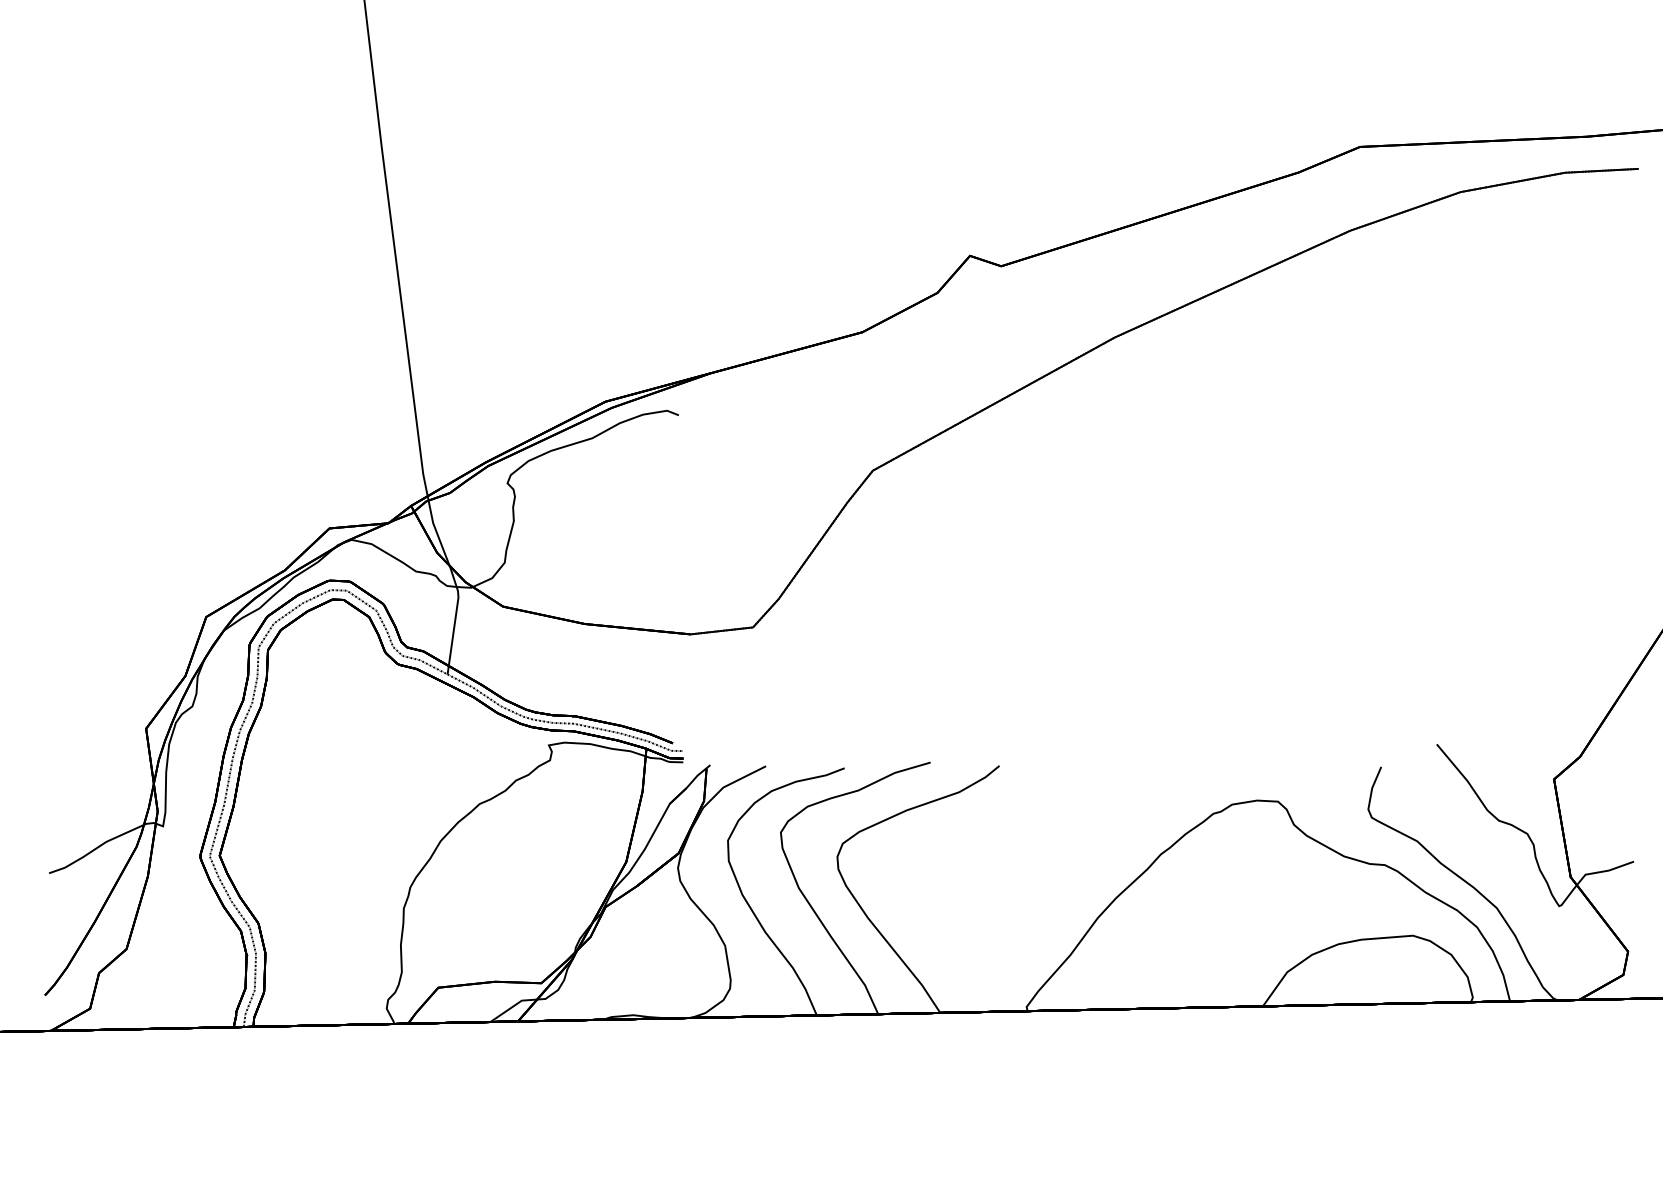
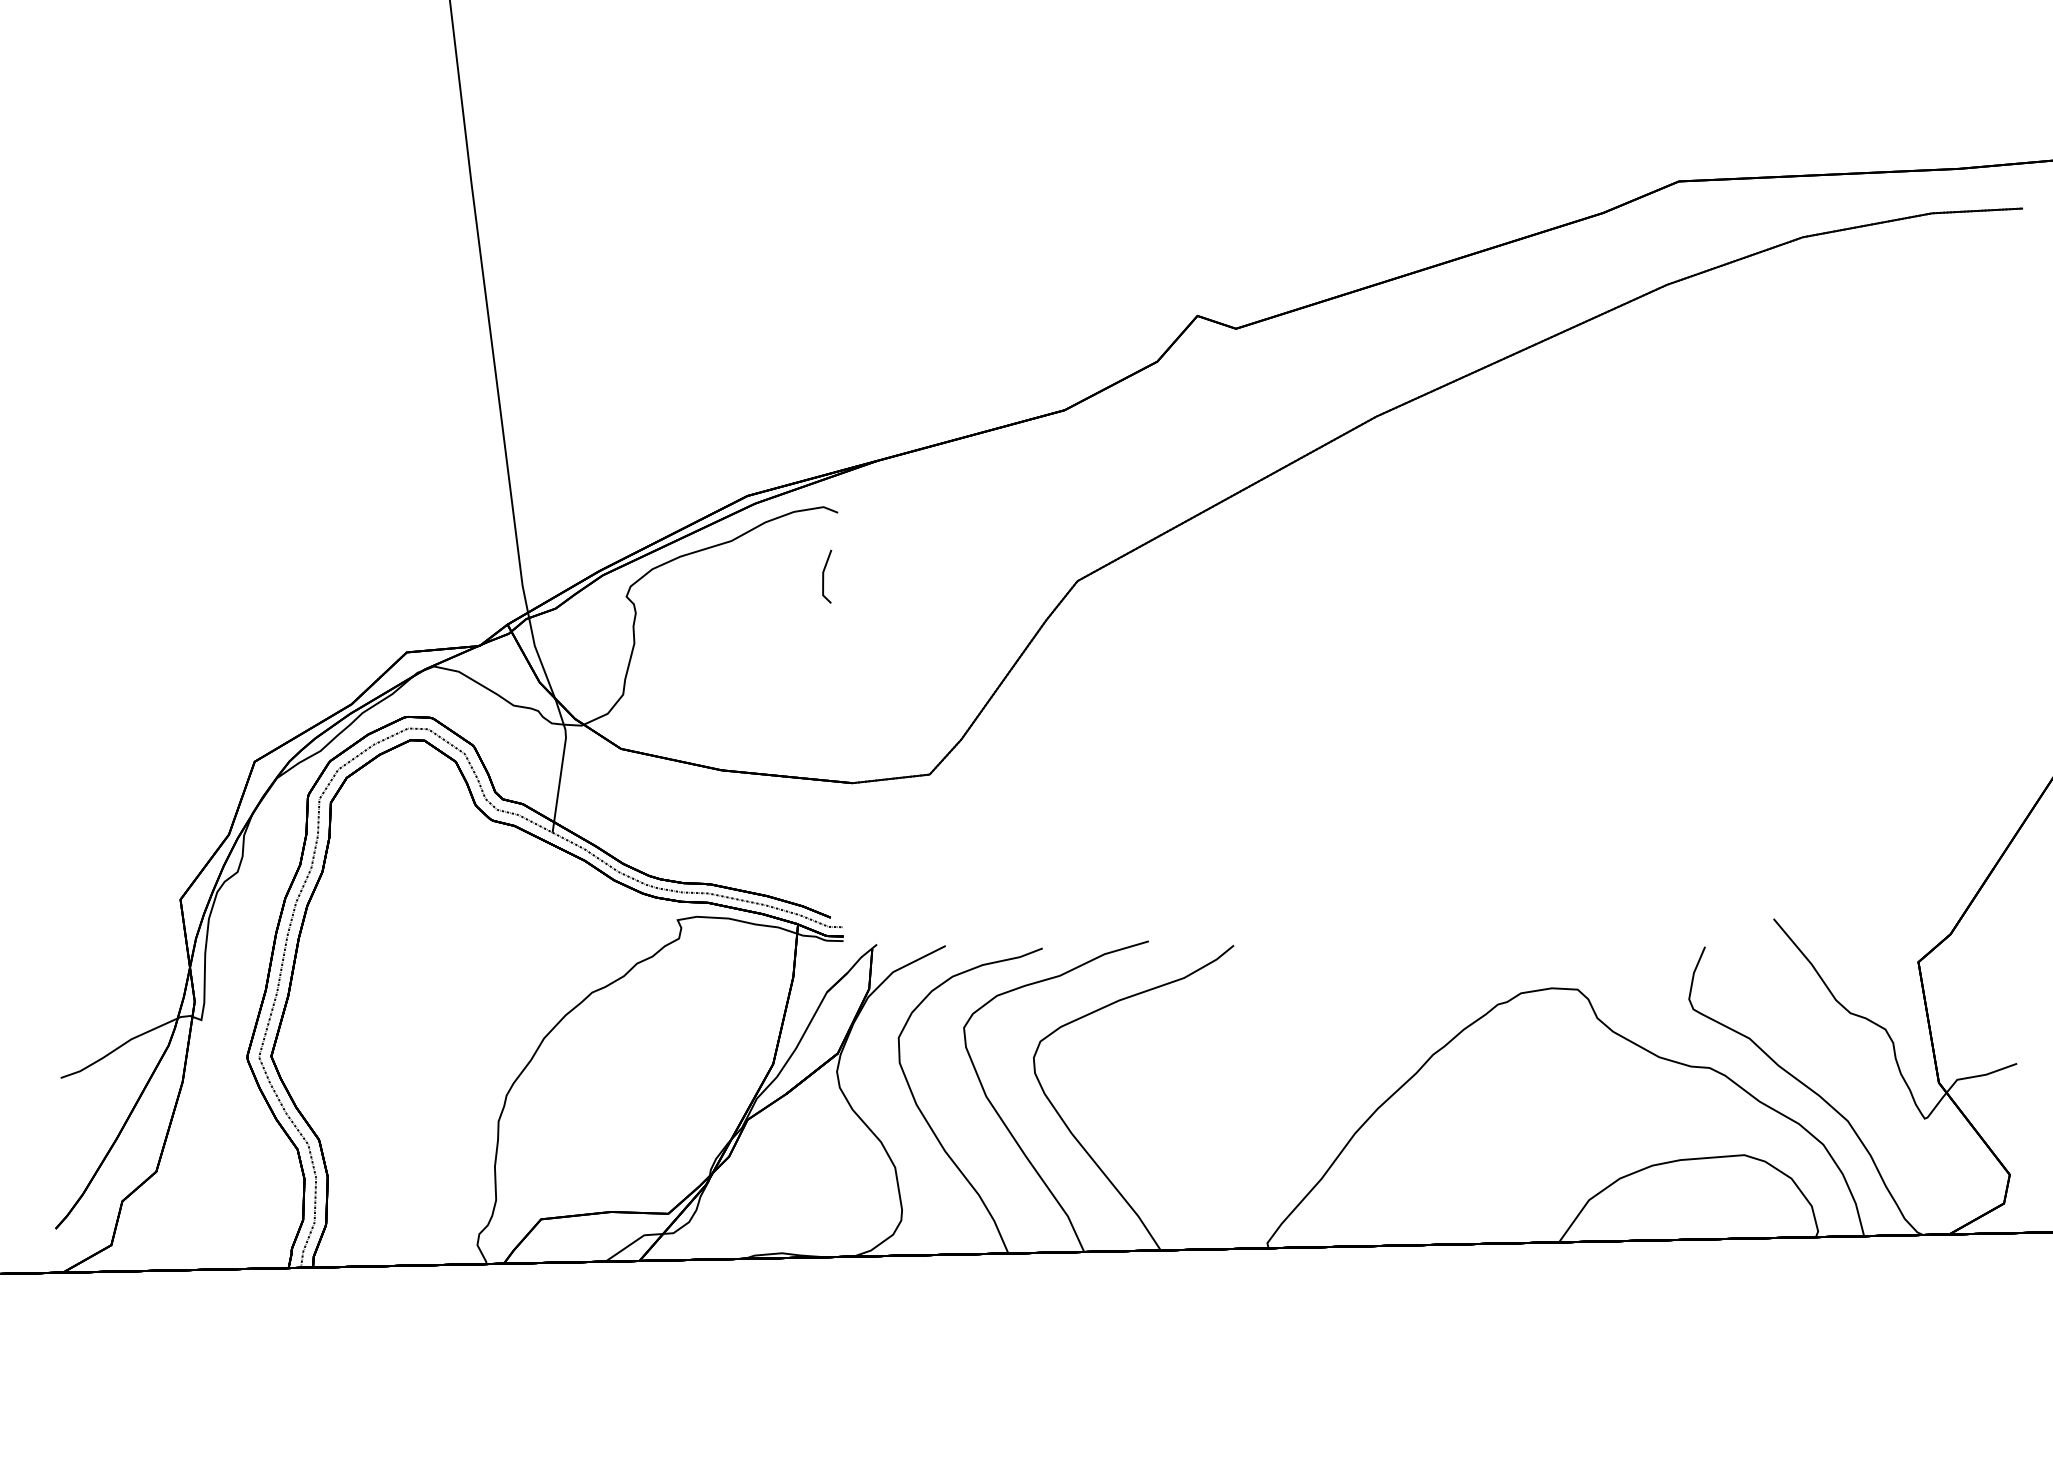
line: (667, 466) -> (824, 575), added

